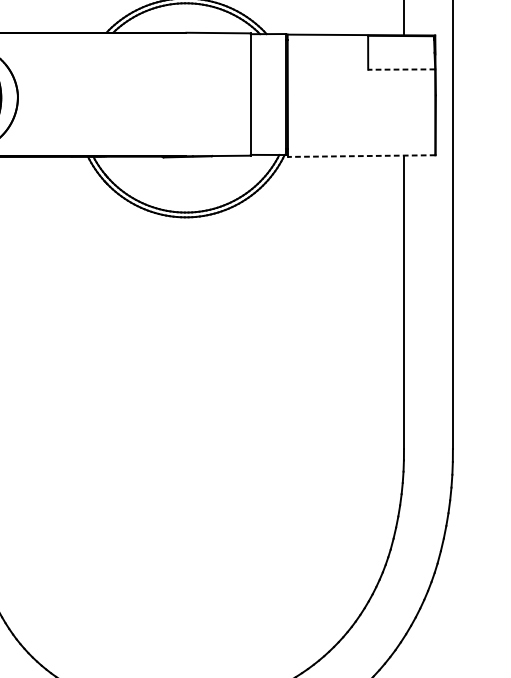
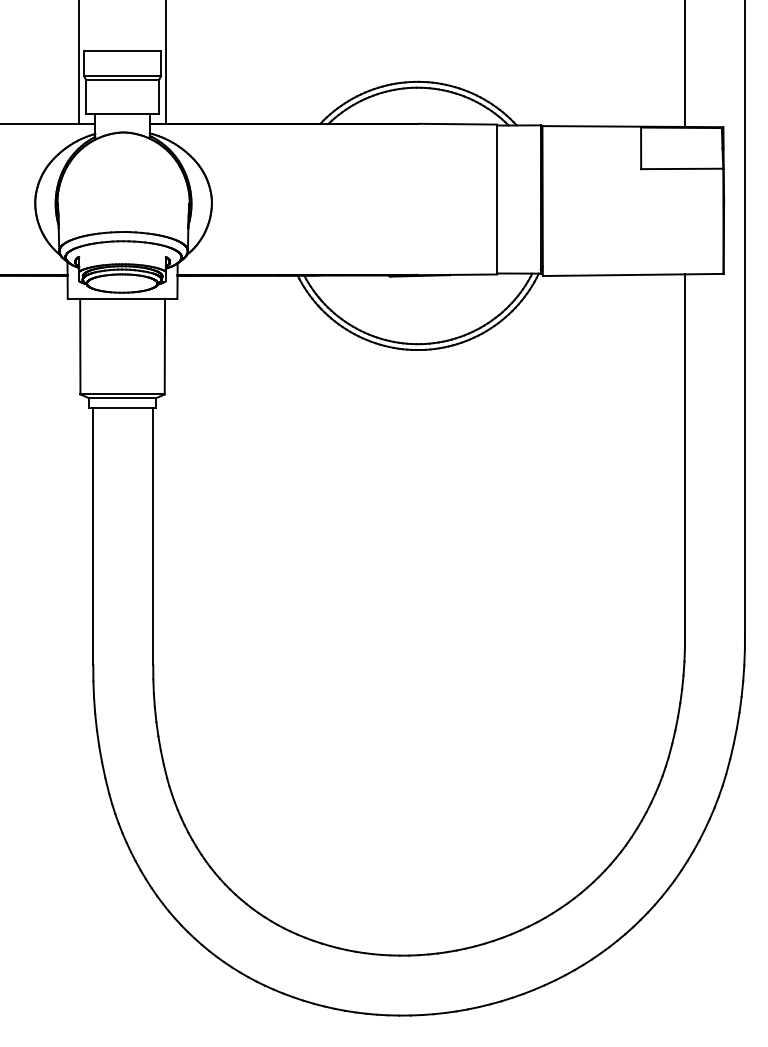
line: (401, 69) -> (681, 168), dashed -> solid
line: (361, 155) -> (632, 274), dashed -> solid

